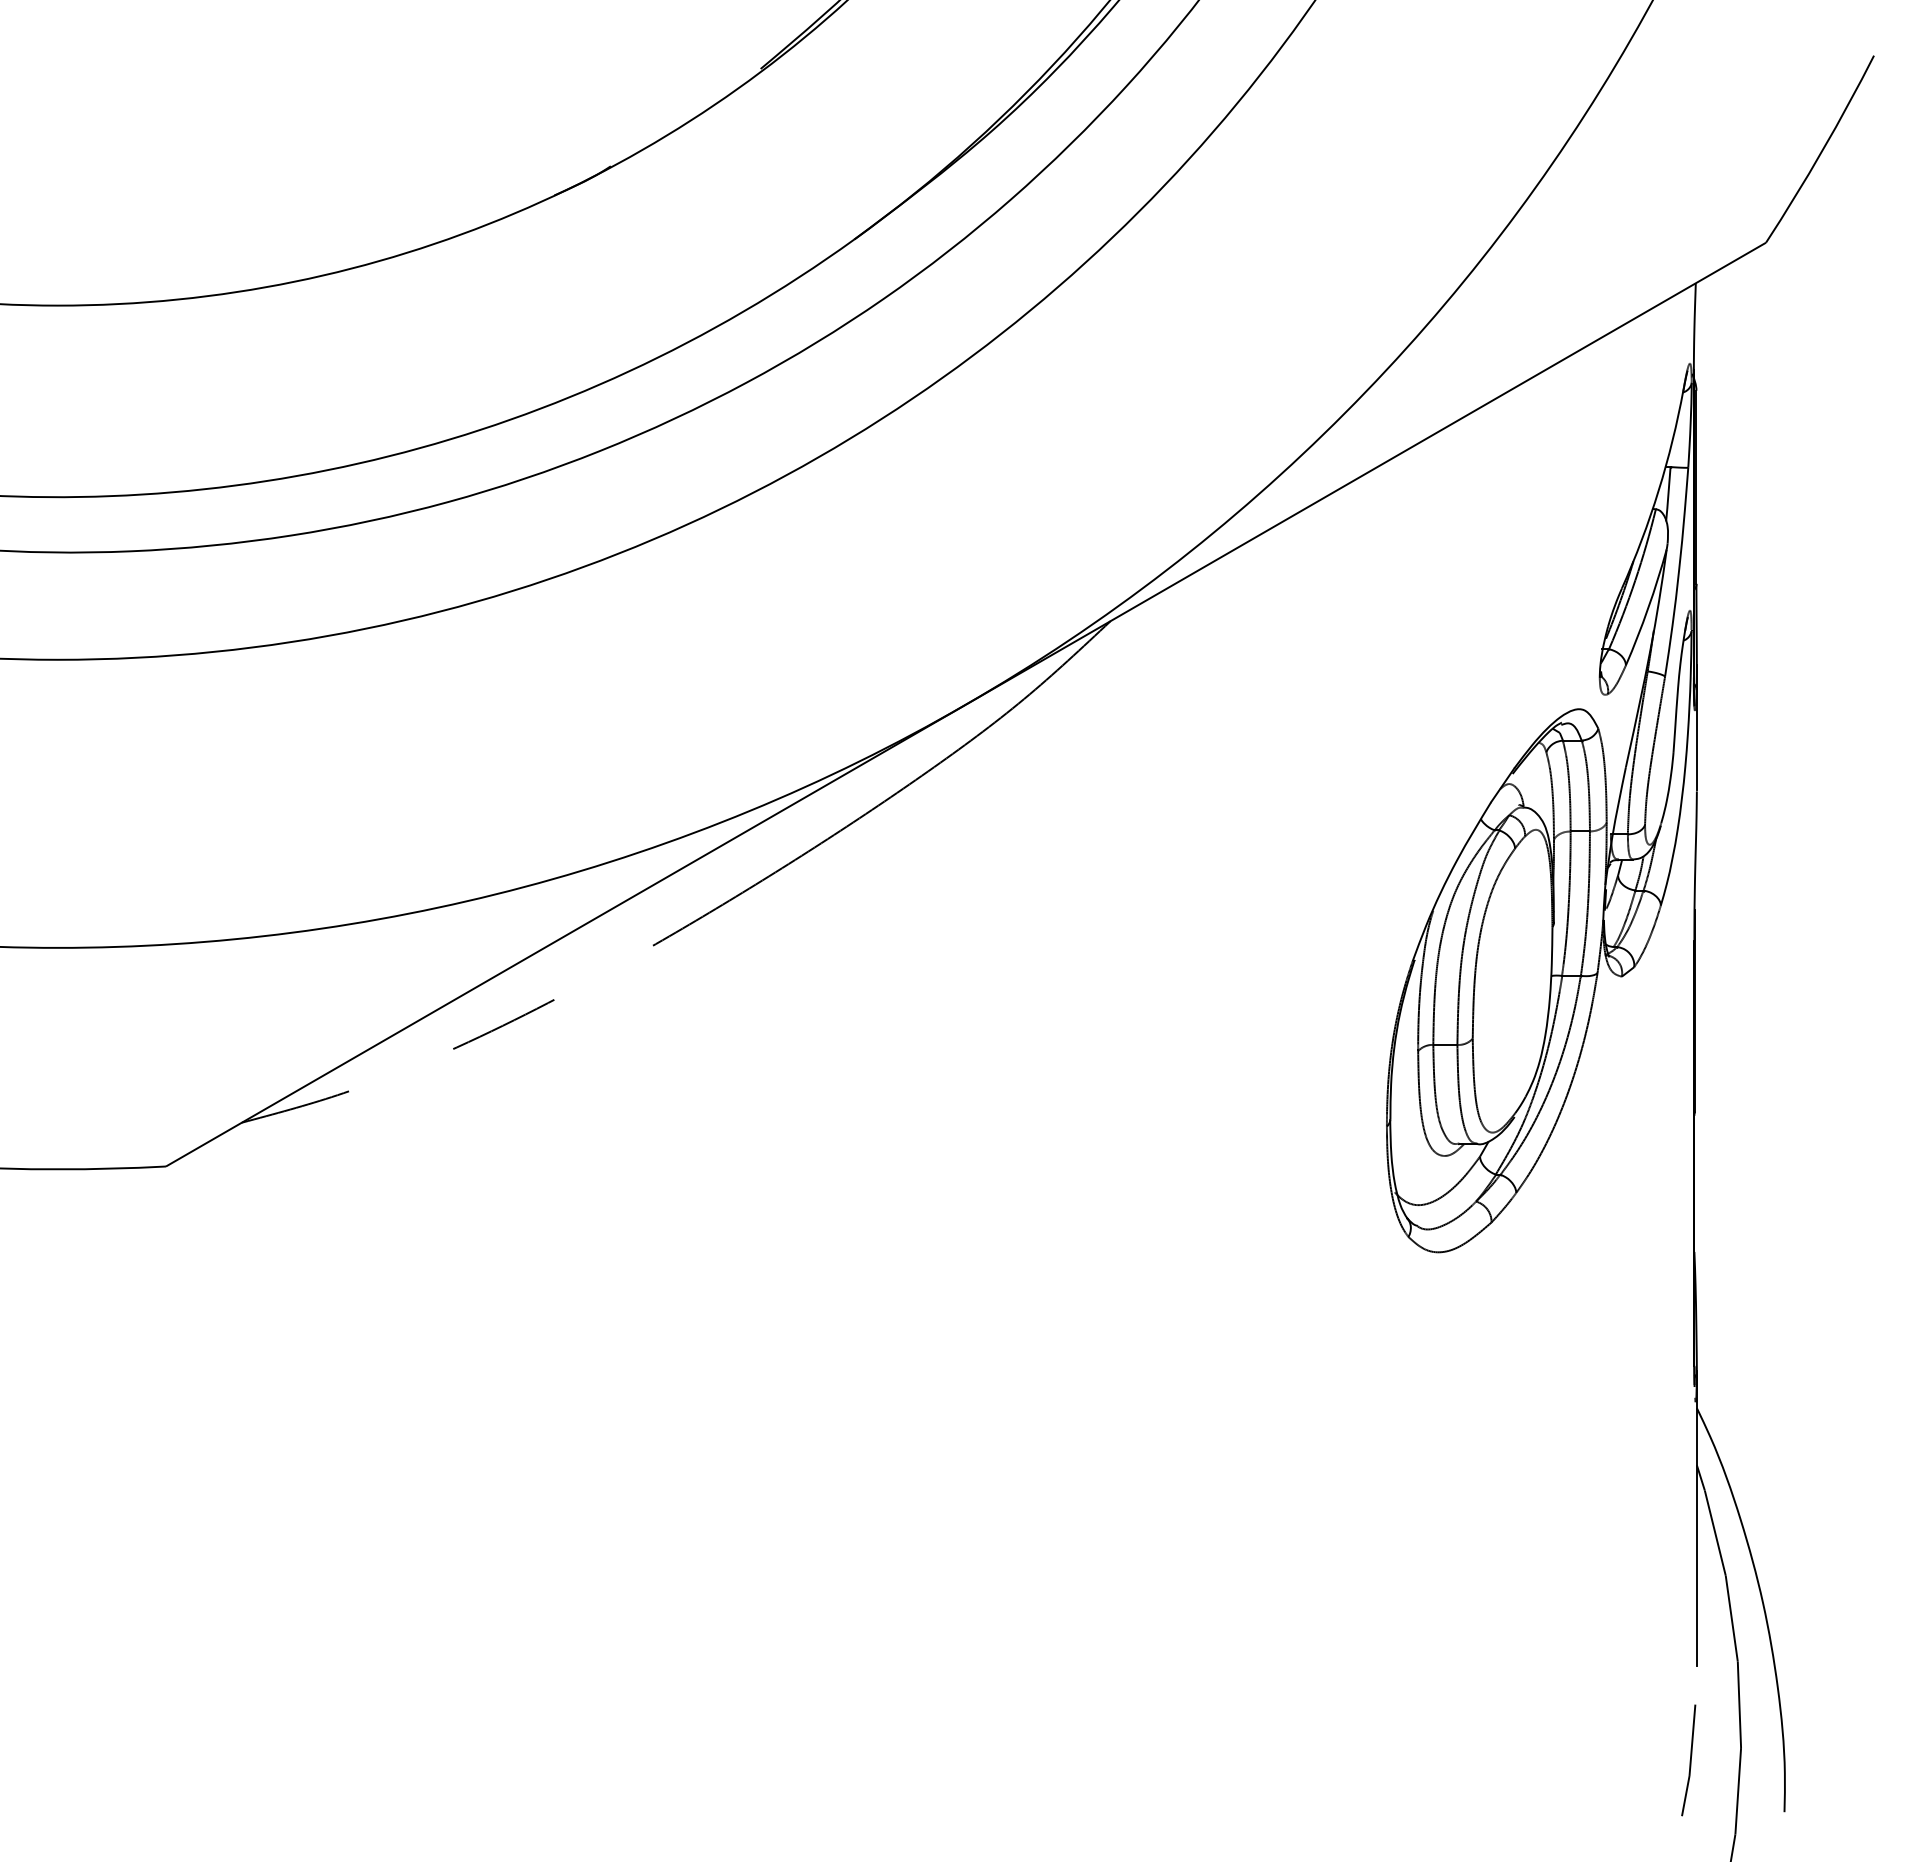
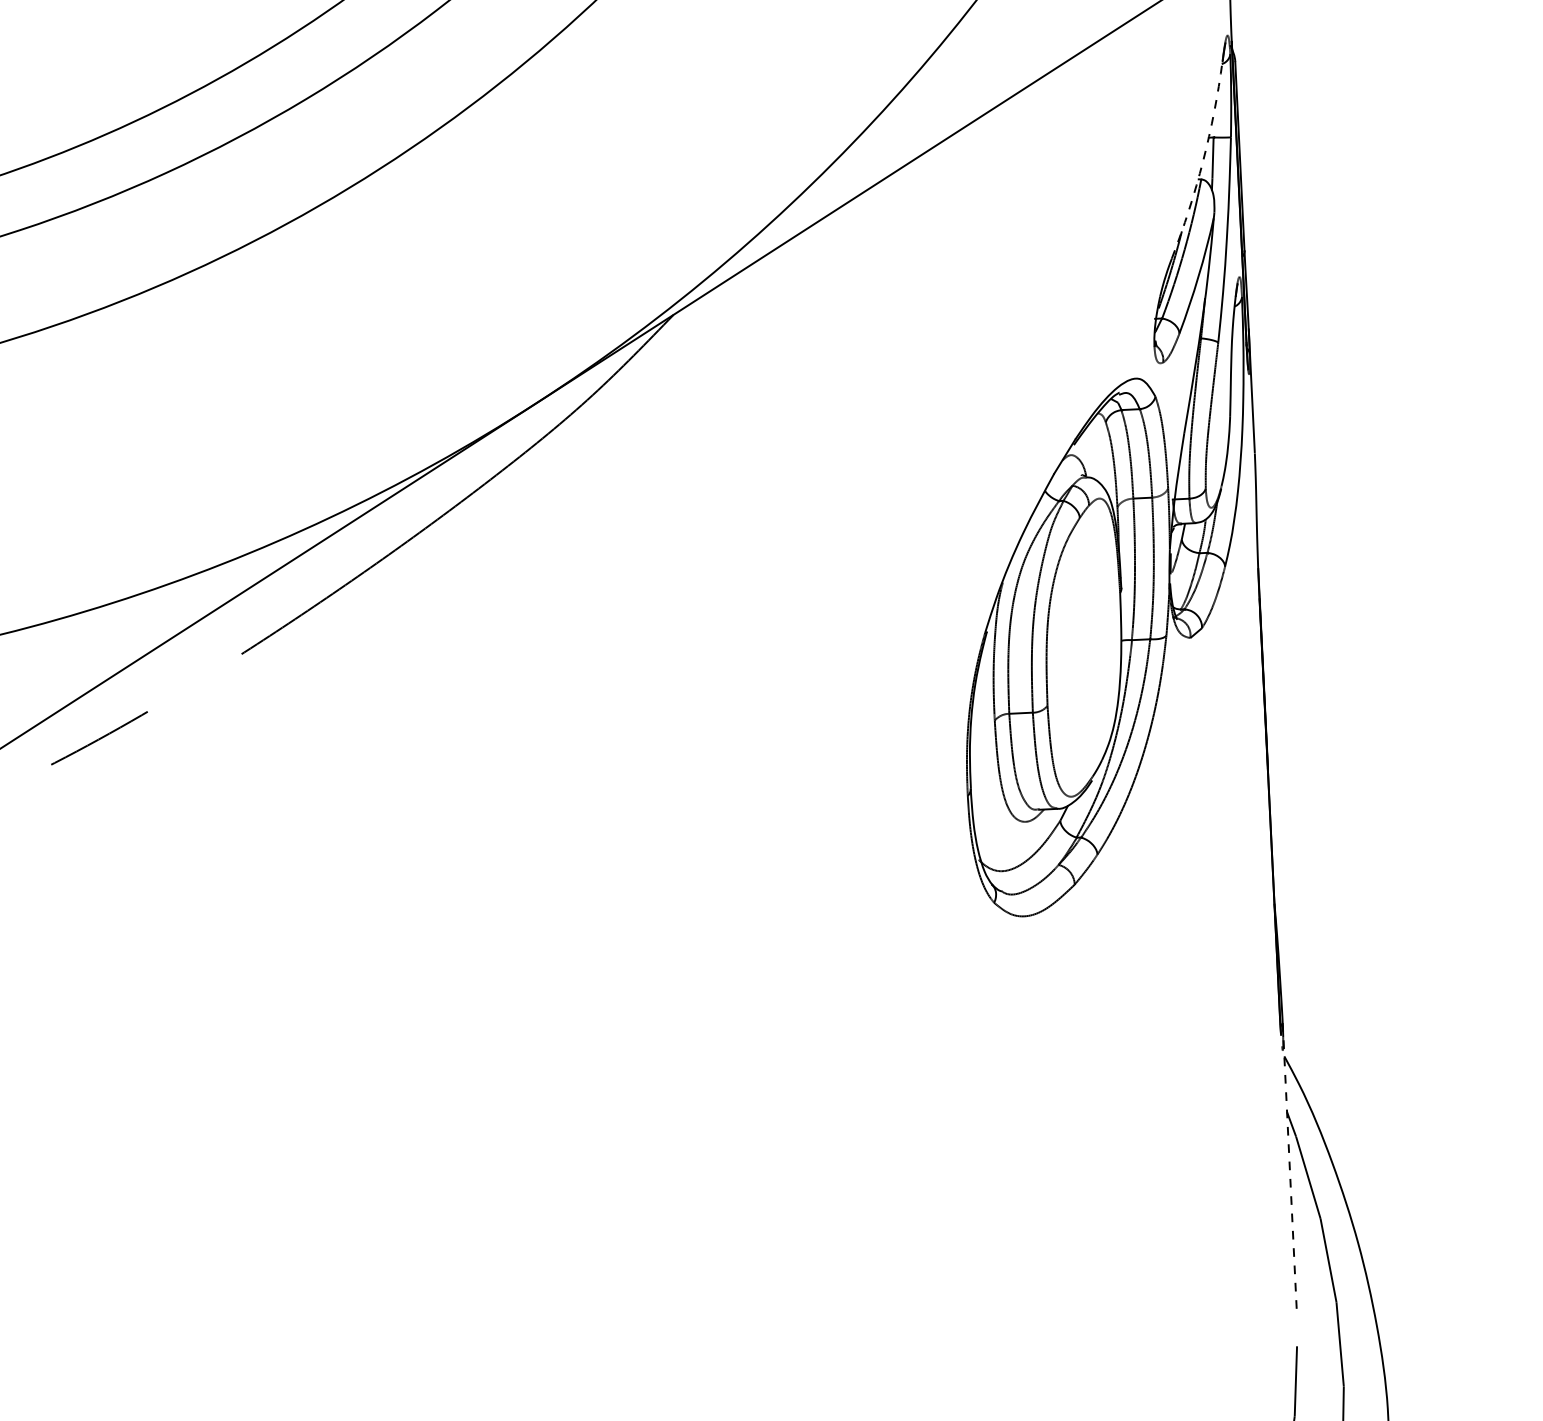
arc: (1658, 490) -> (1202, 160), solid -> dashed
line: (1696, 1518) -> (1289, 1164), solid -> dashed

